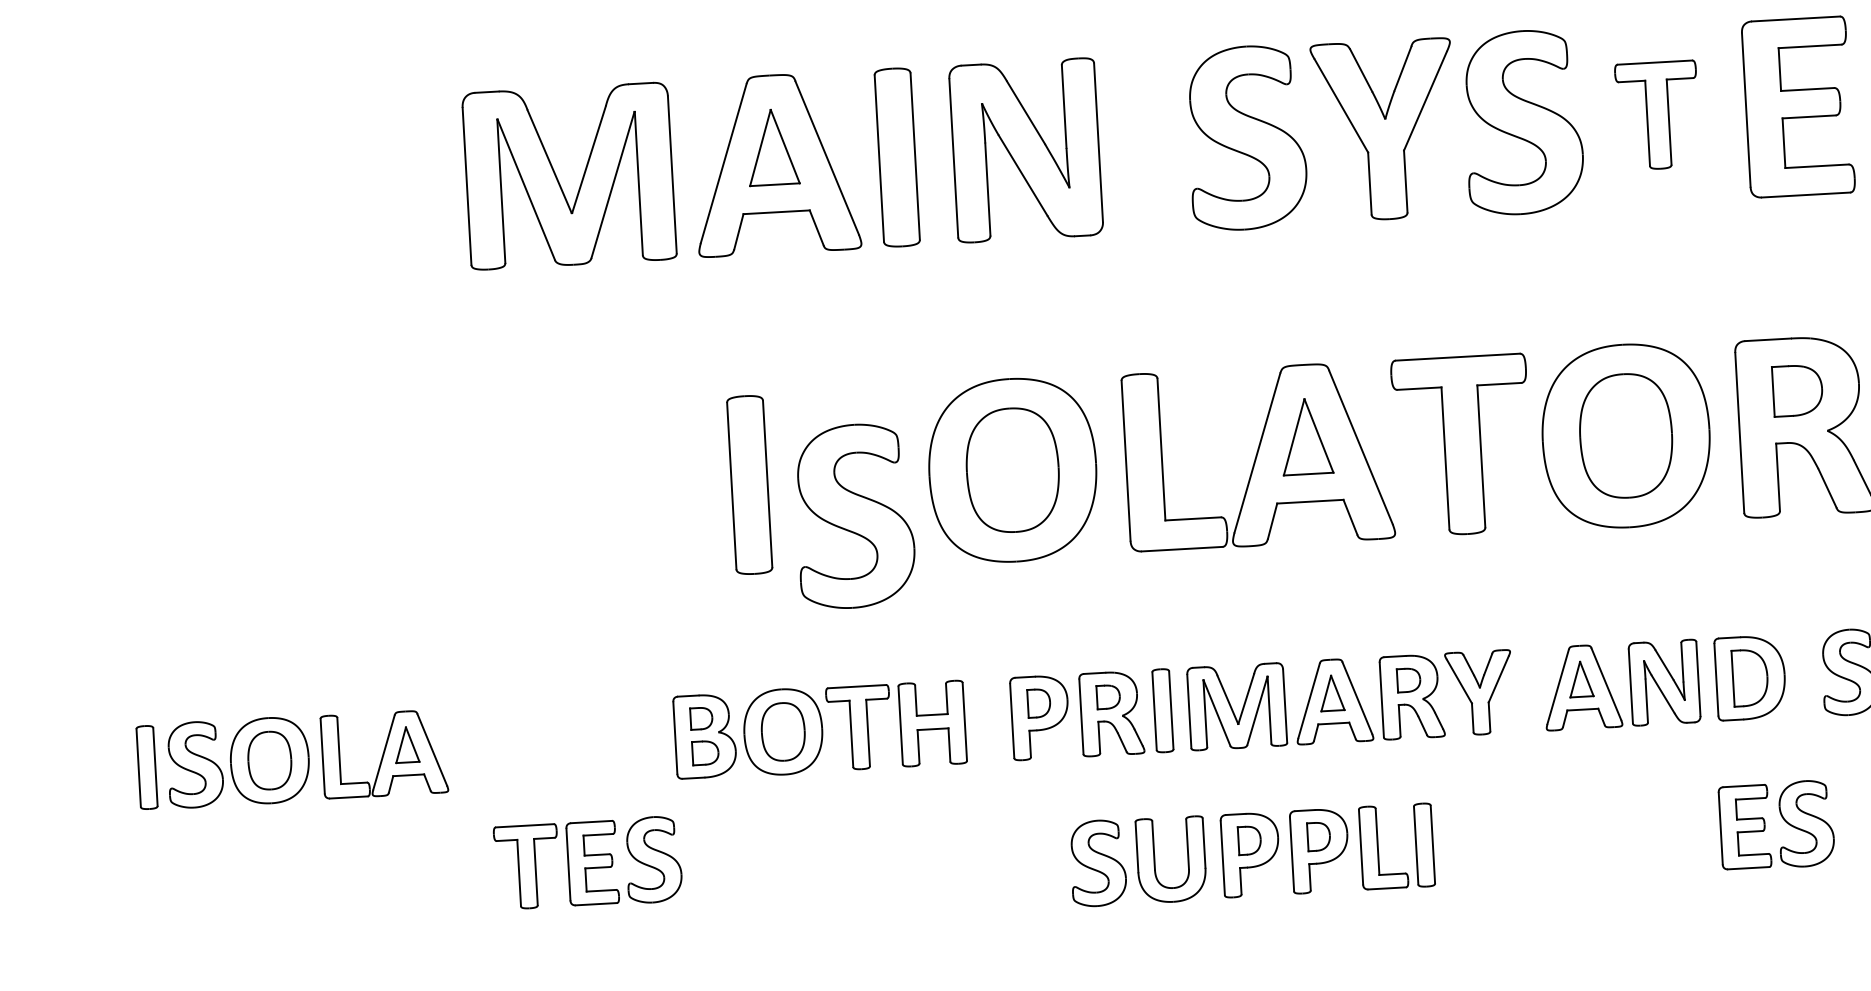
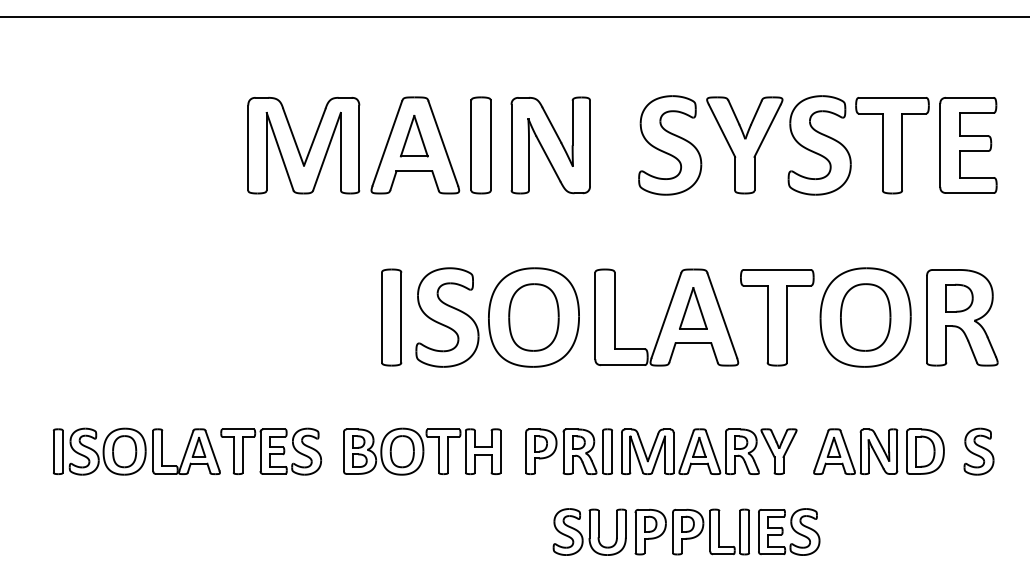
part: (1657, 115) -> (892, 145), size x1.67
part: (854, 516) -> (447, 317), moved
part: (1777, 824) -> (789, 531), moved
part: (588, 863) -> (271, 451), moved

